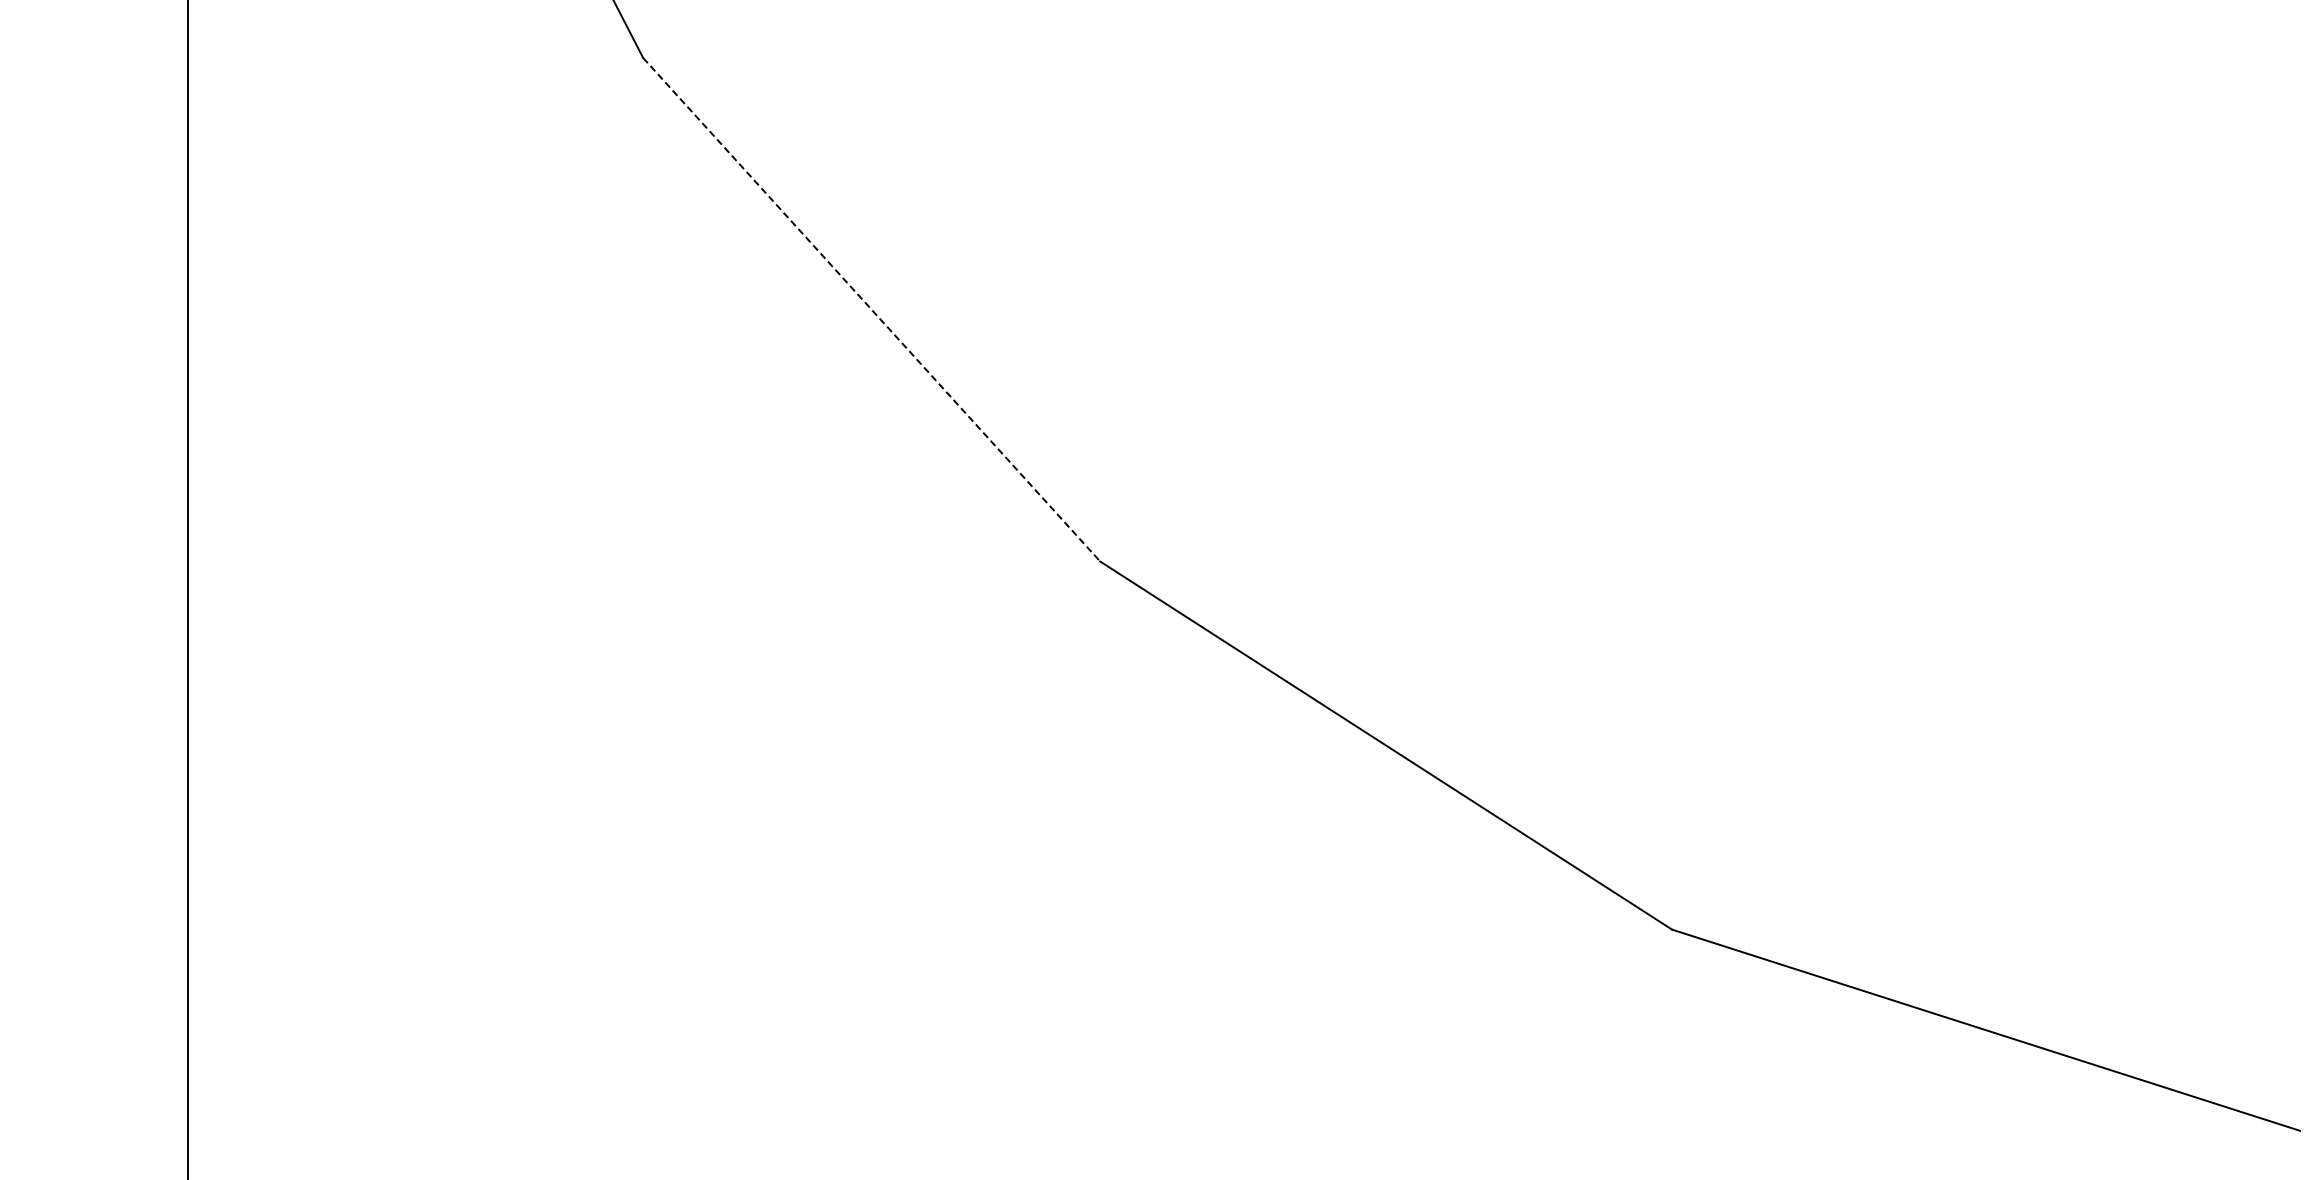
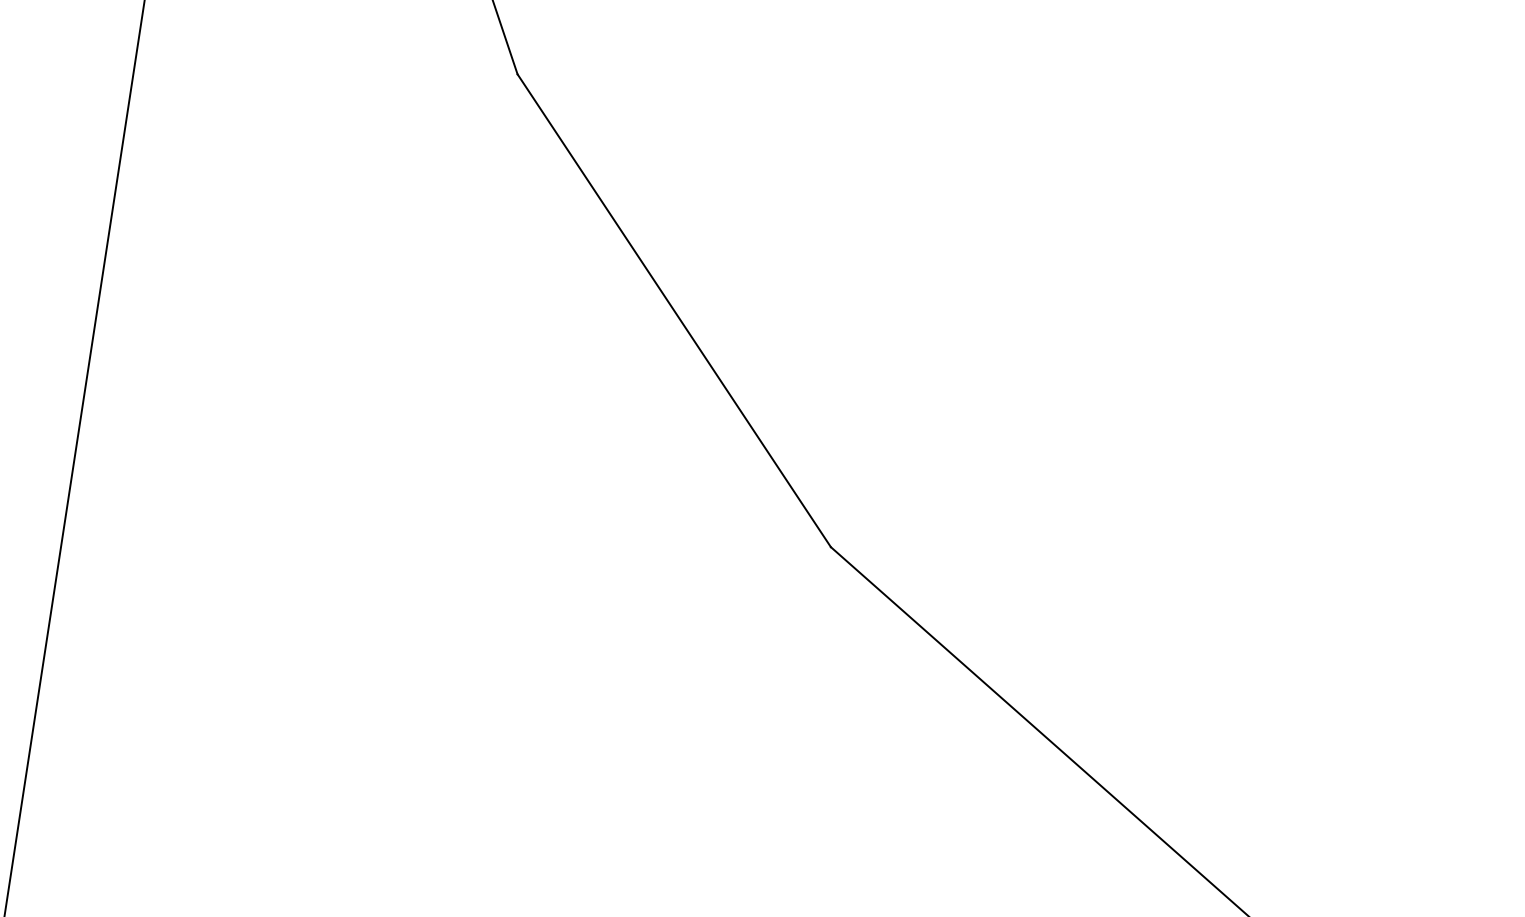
line: (872, 310) -> (674, 311), dashed -> solid

